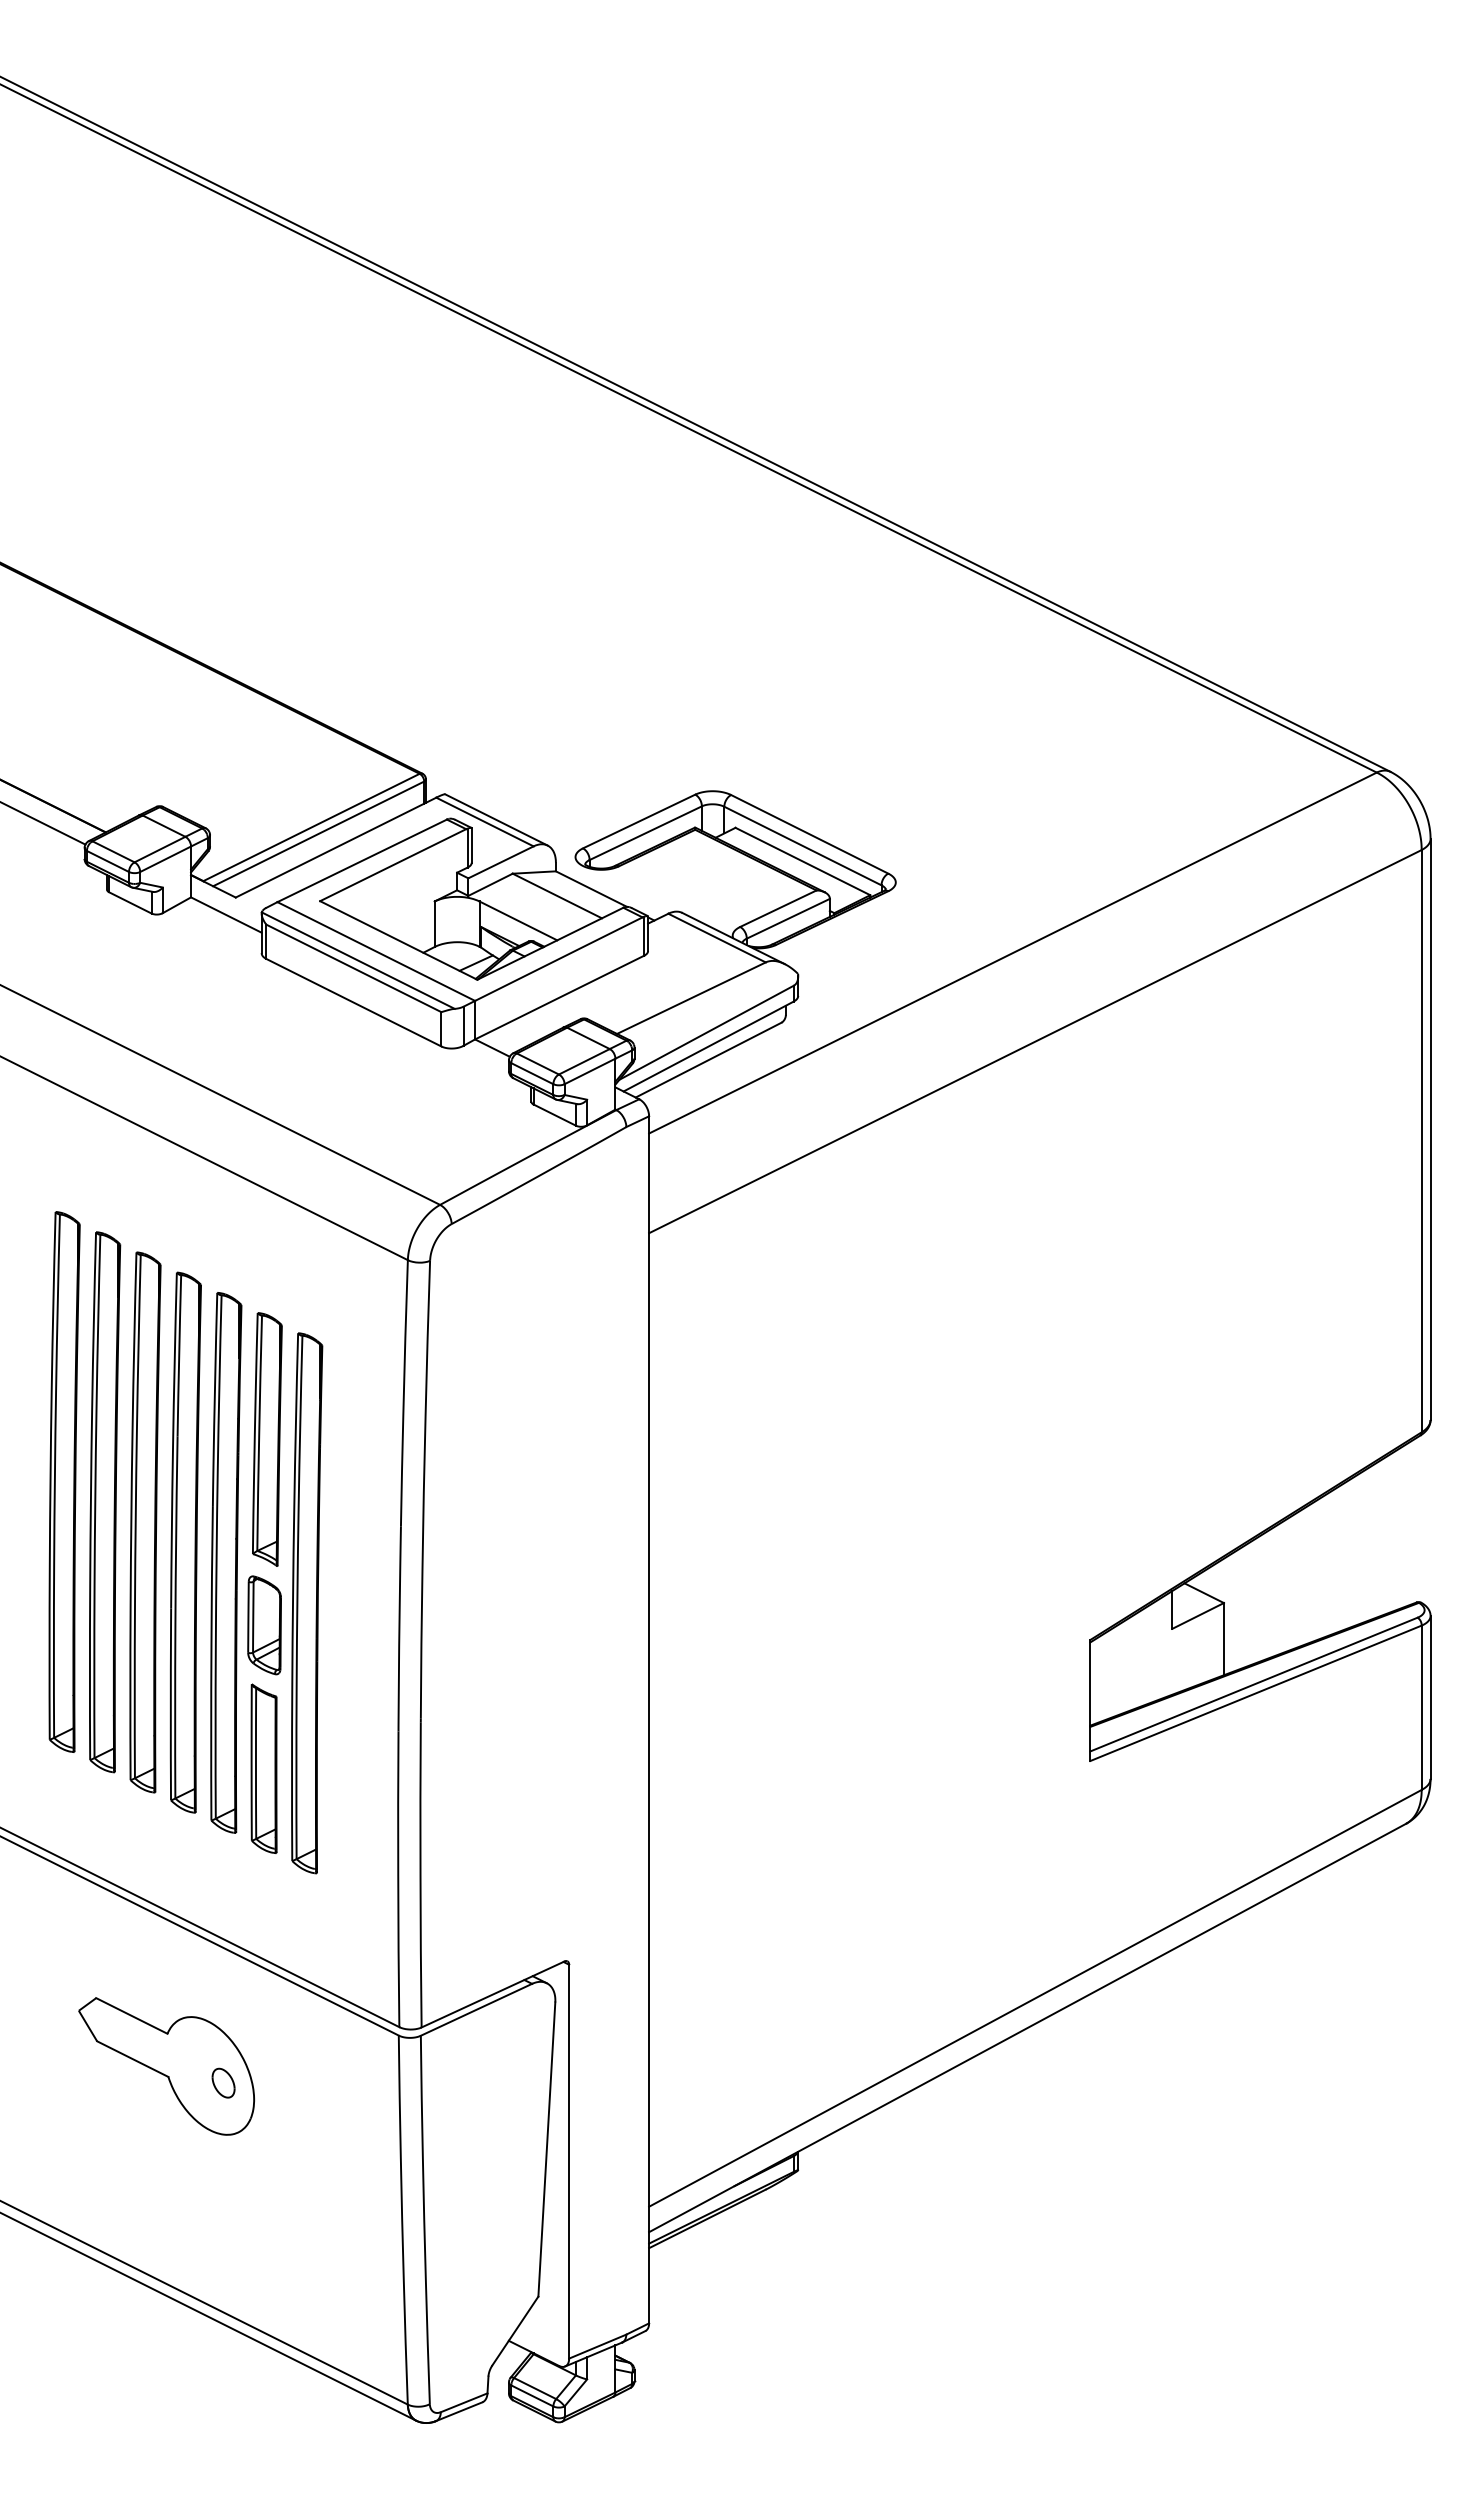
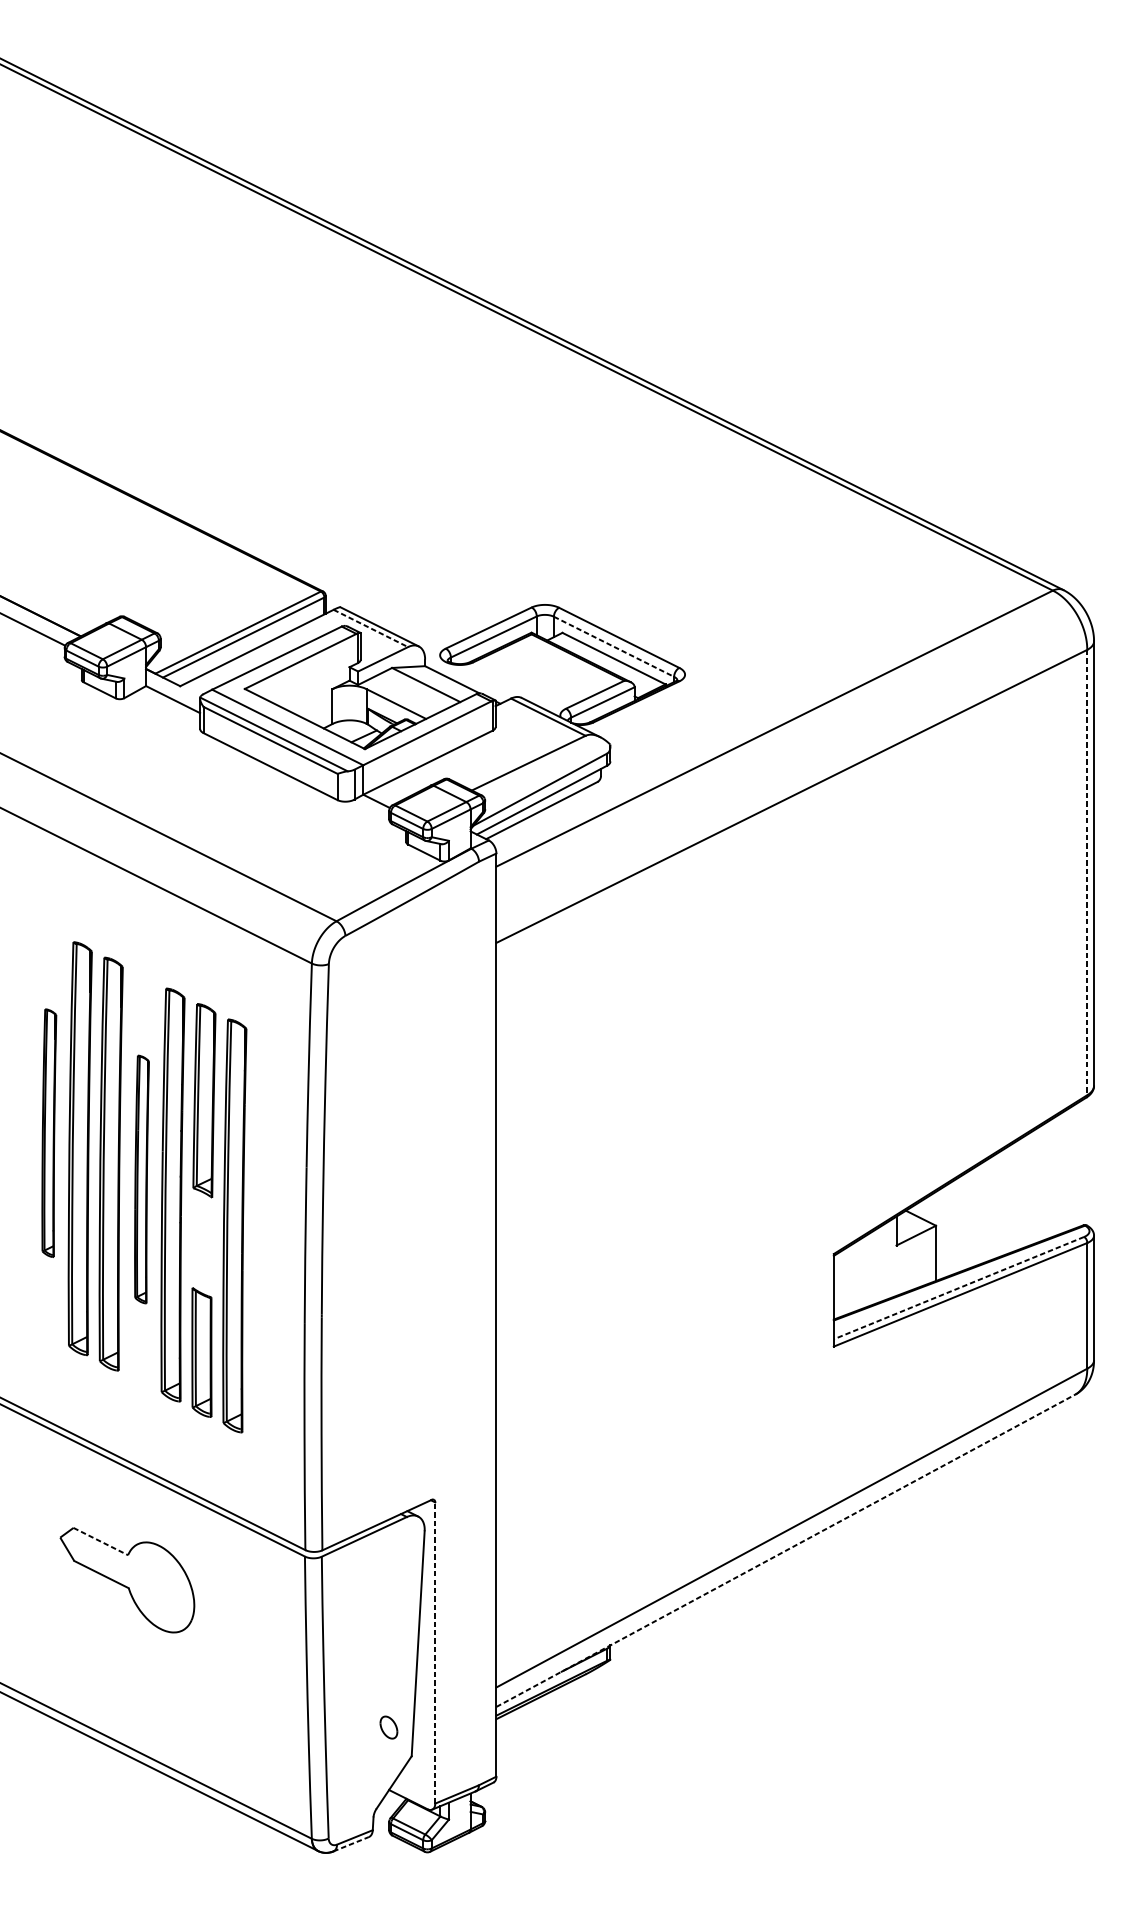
line: (485, 822) -> (371, 628), solid -> dashed
line: (802, 846) -> (613, 647), solid -> dashed
line: (1421, 1141) -> (1087, 872), solid -> dashed
part: (64, 1481) -> (49, 1132), size x0.6
part: (185, 1542) -> (141, 1179), size x0.6
part: (264, 1625) -> (202, 1242), removed
line: (1253, 1684) -> (958, 1288), solid -> dashed
line: (131, 2015) -> (100, 1541), solid -> dashed
line: (1028, 2027) -> (786, 1550), solid -> dashed
part: (223, 2082) -> (388, 1727), moved
line: (569, 2161) -> (435, 1652), solid -> dashed
line: (459, 2411) -> (351, 1844), solid -> dashed

